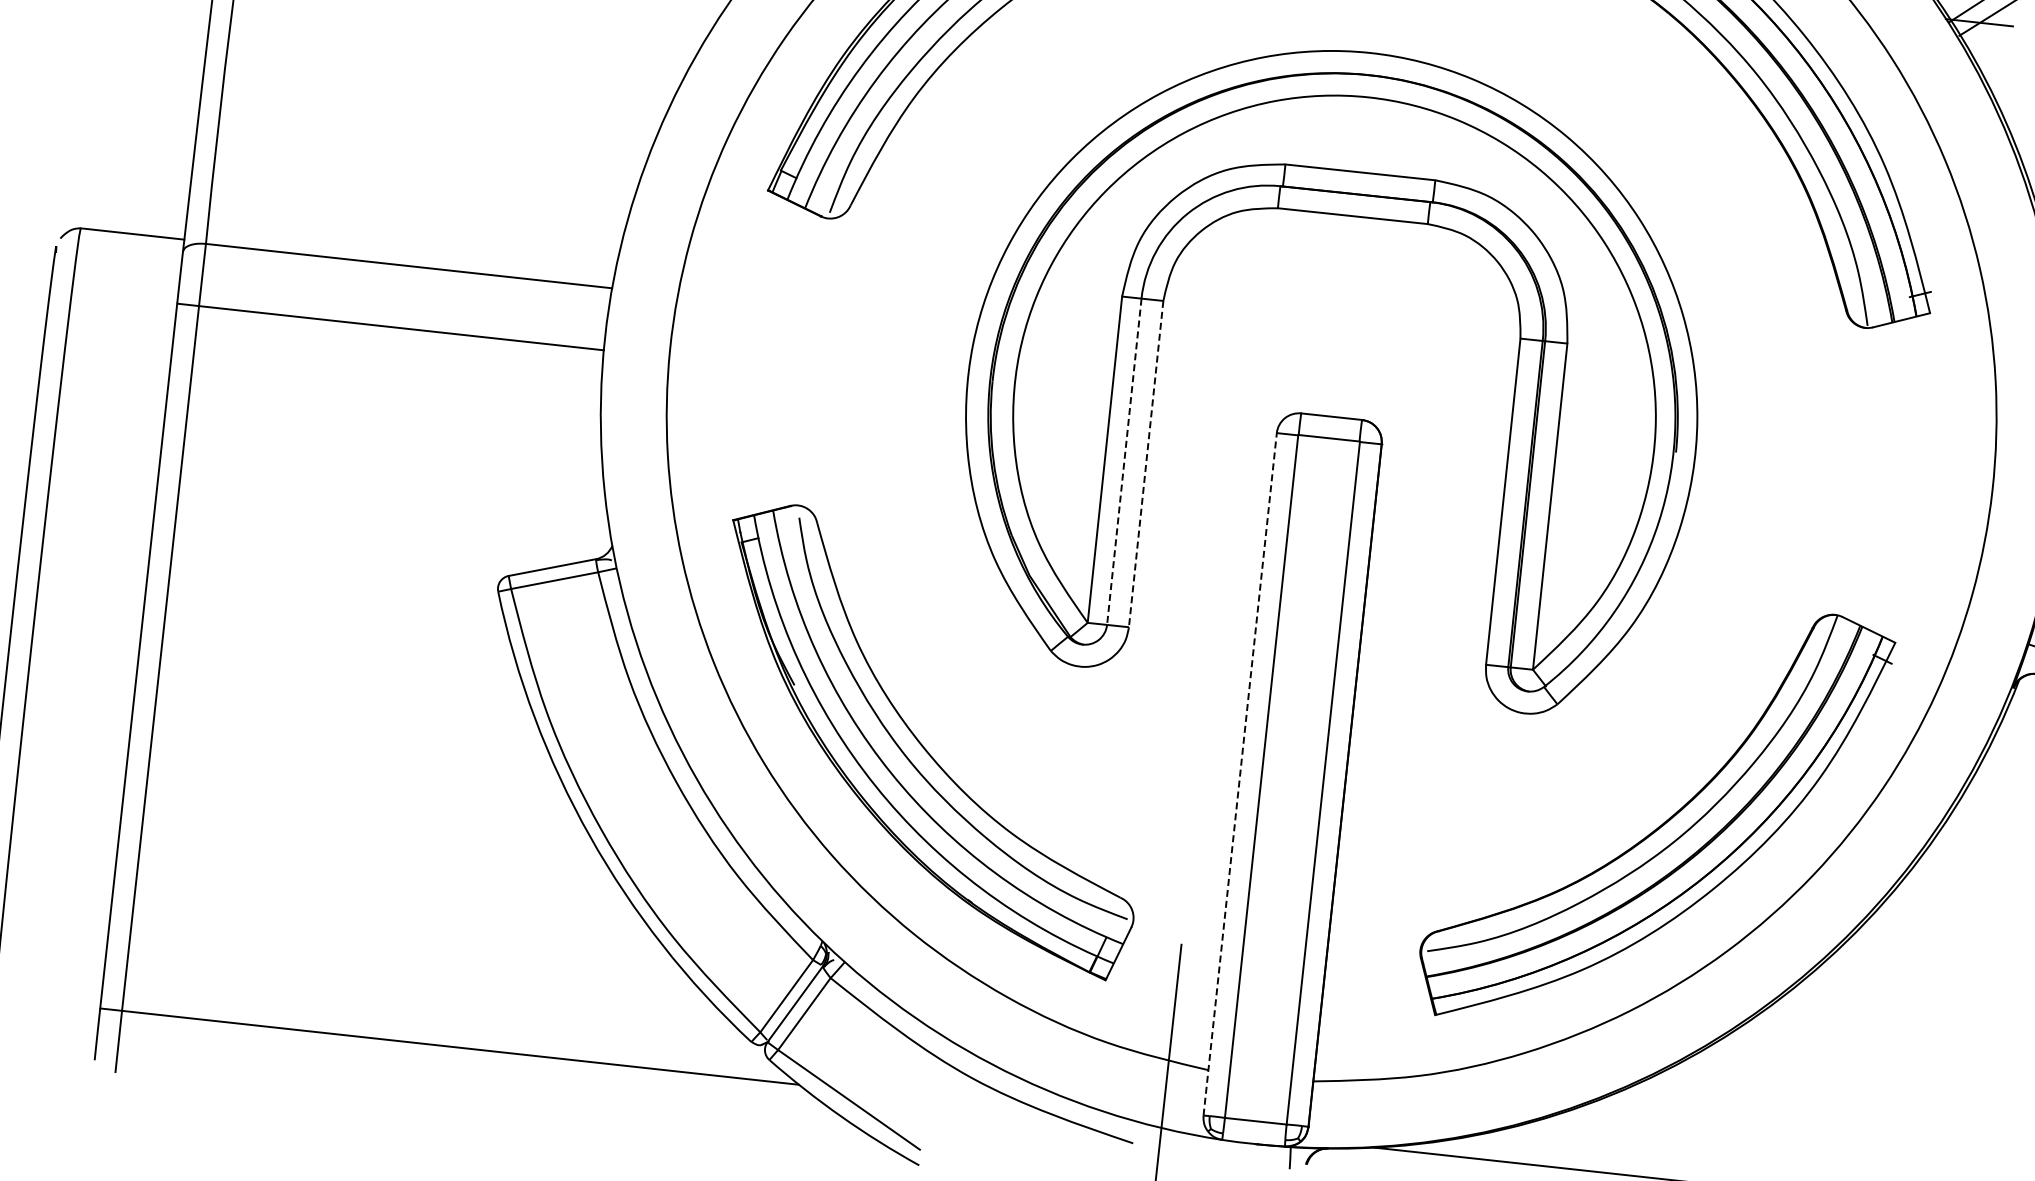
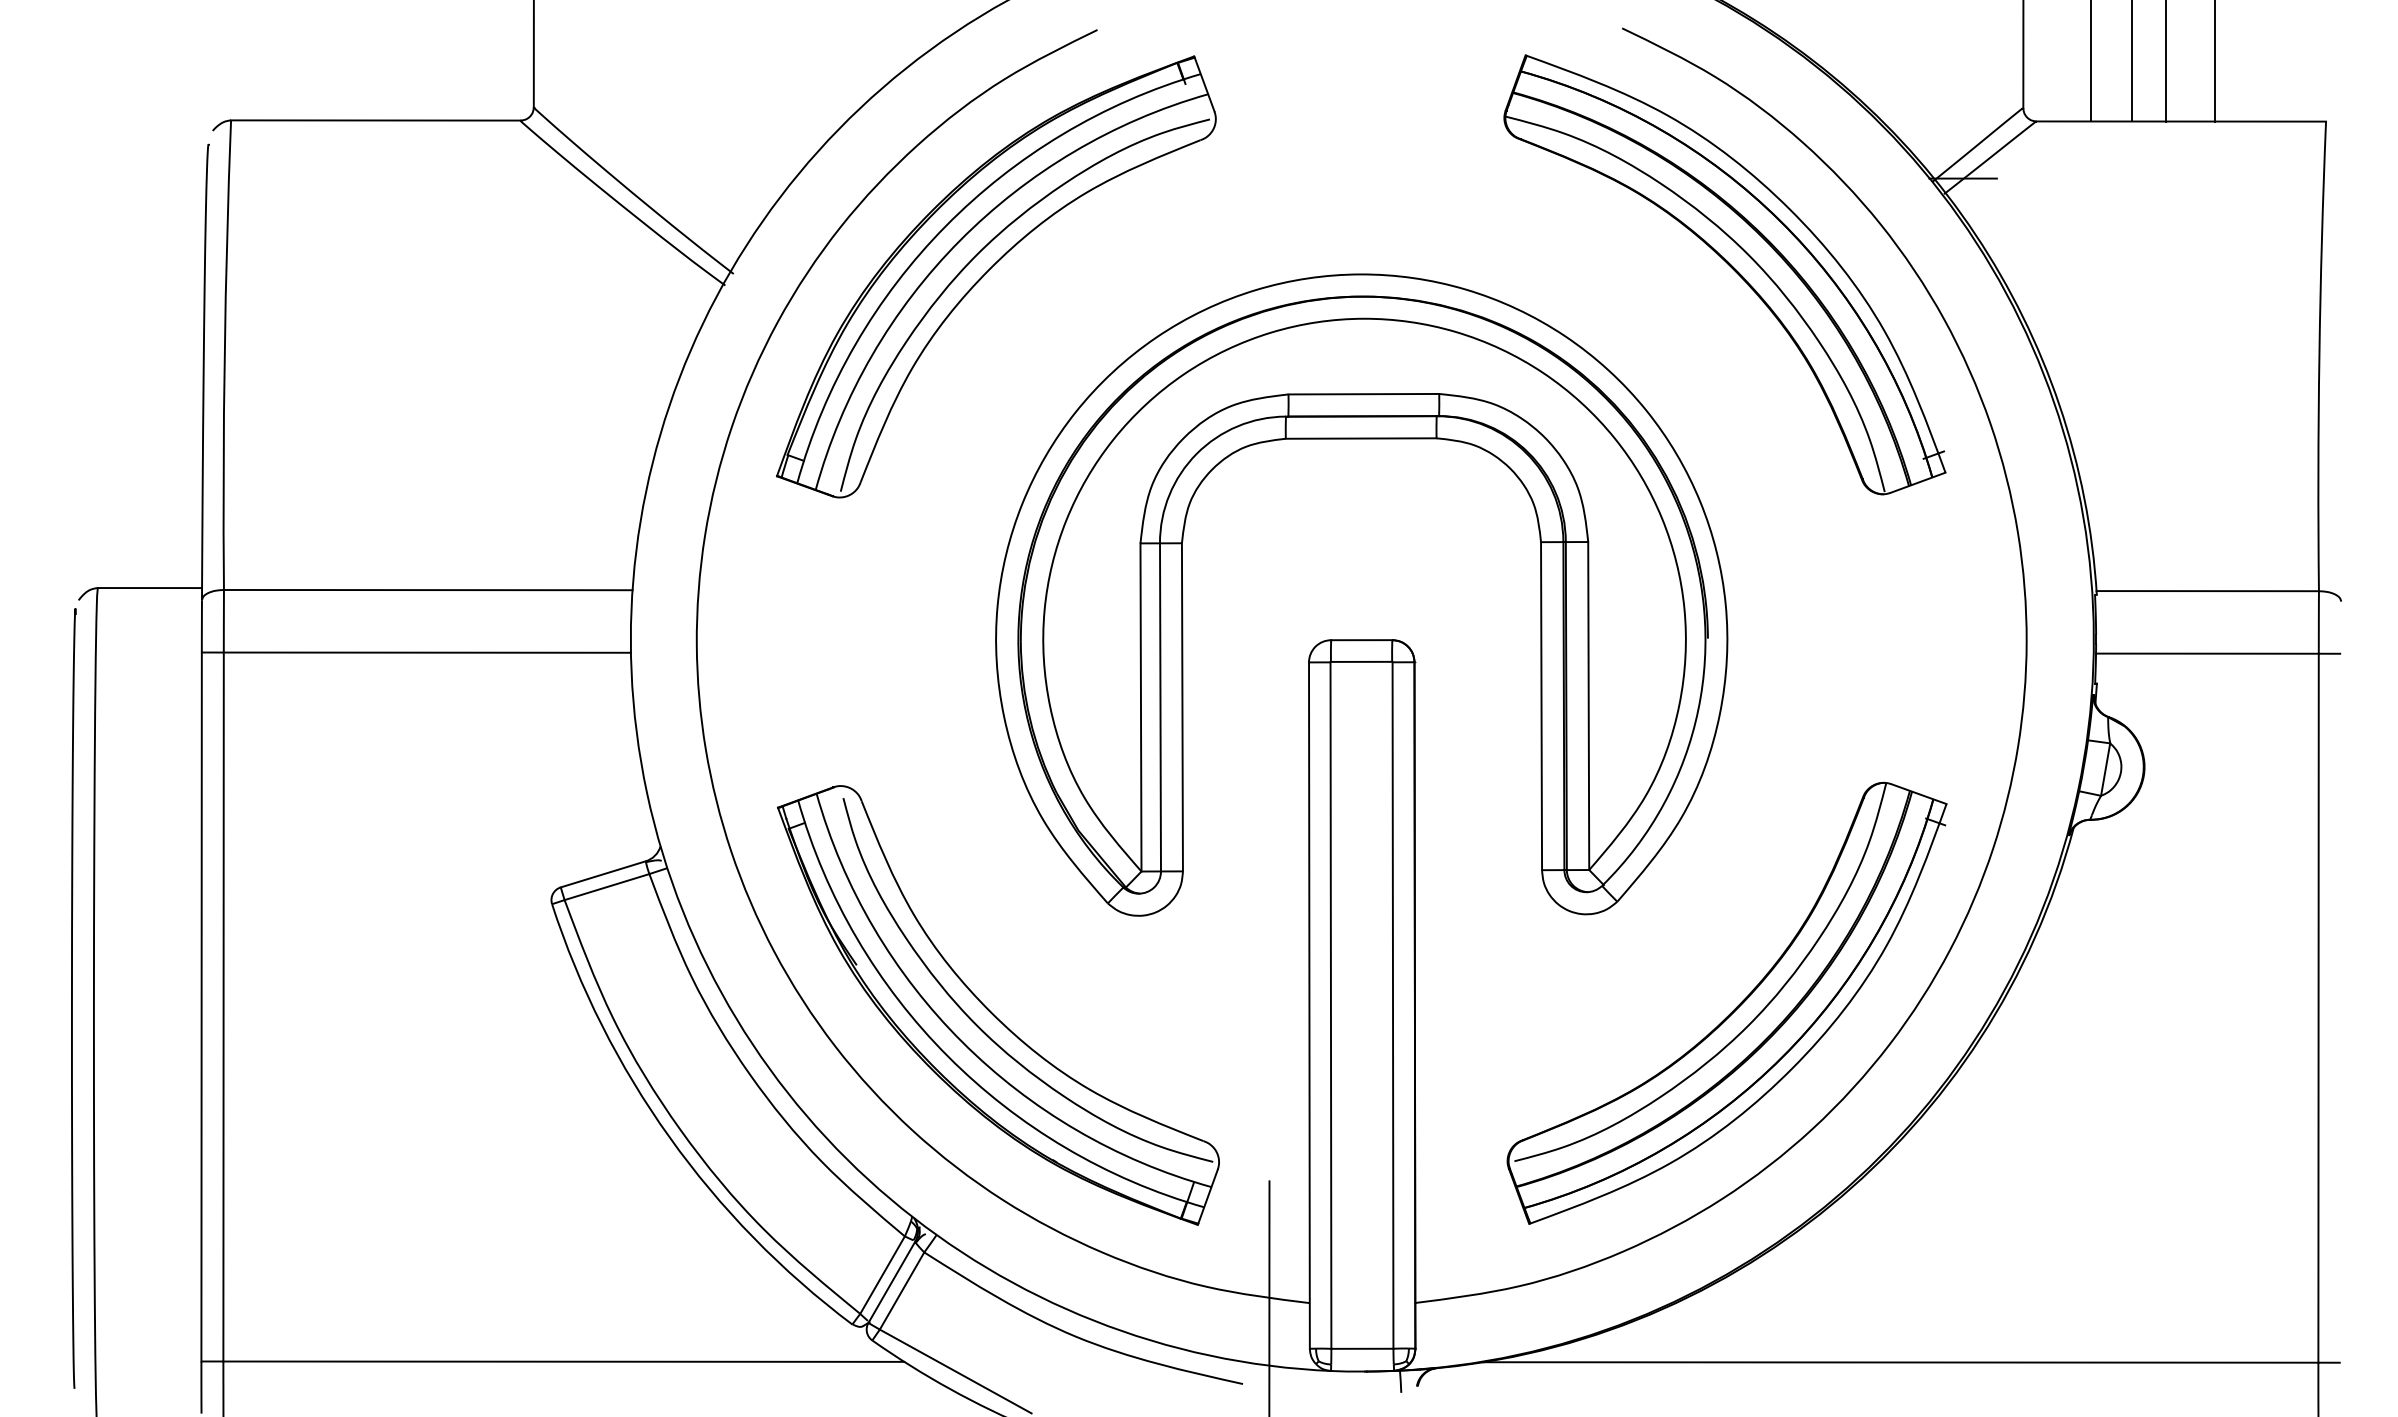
line: (1124, 461) -> (1160, 707), dashed -> solid
line: (1146, 464) -> (1182, 707), dashed -> solid
line: (1240, 774) -> (1309, 1005), dashed -> solid

